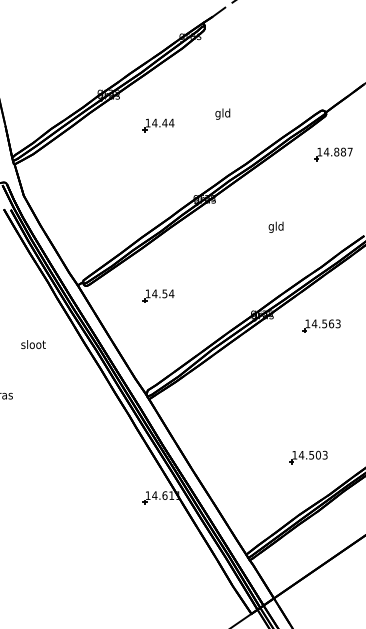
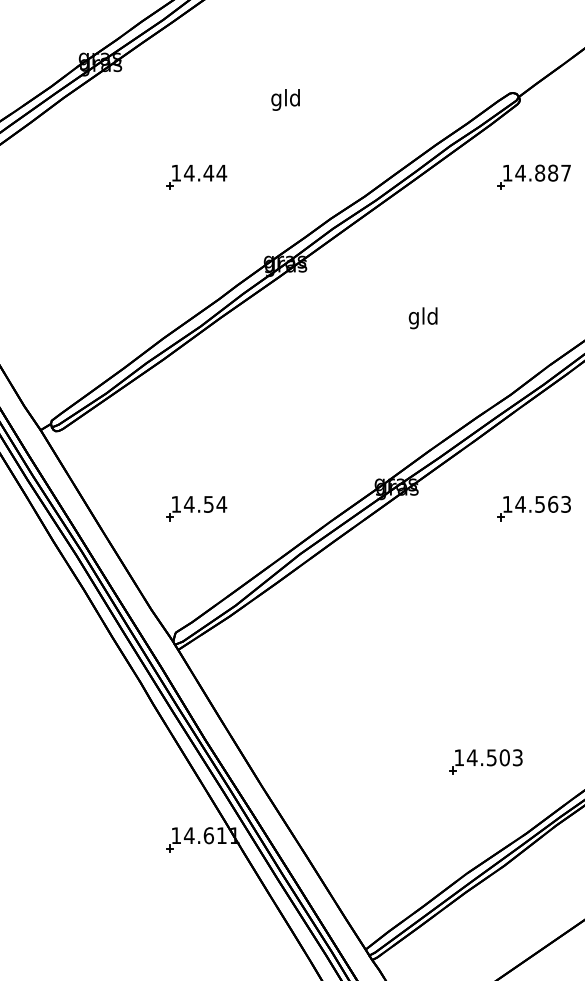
text: (222, 113) -> (285, 98), moved
part: (158, 125) -> (196, 177), moved
part: (158, 295) -> (196, 507), moved
part: (321, 325) -> (533, 507), moved

